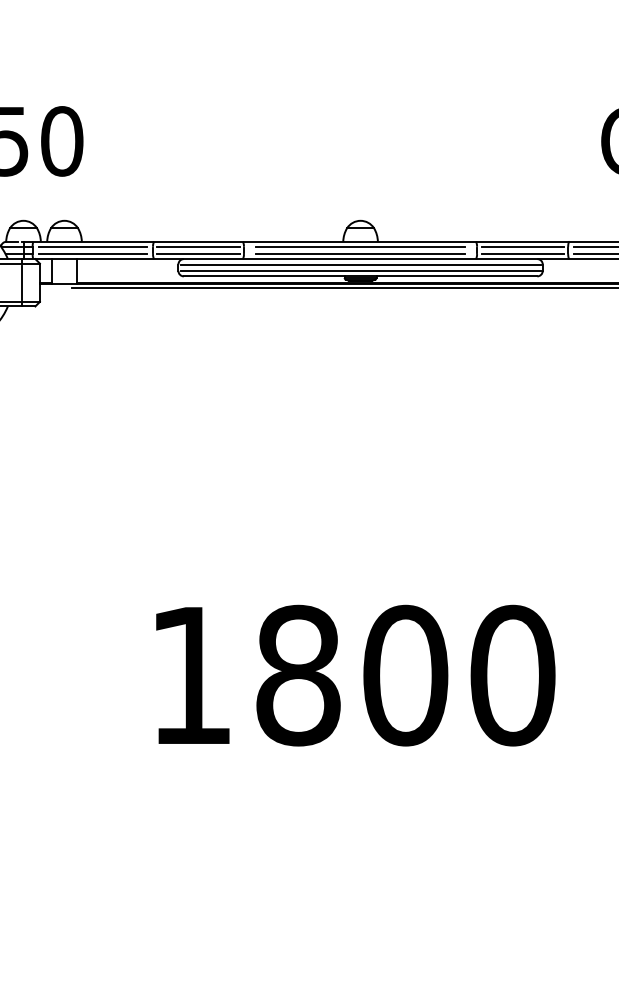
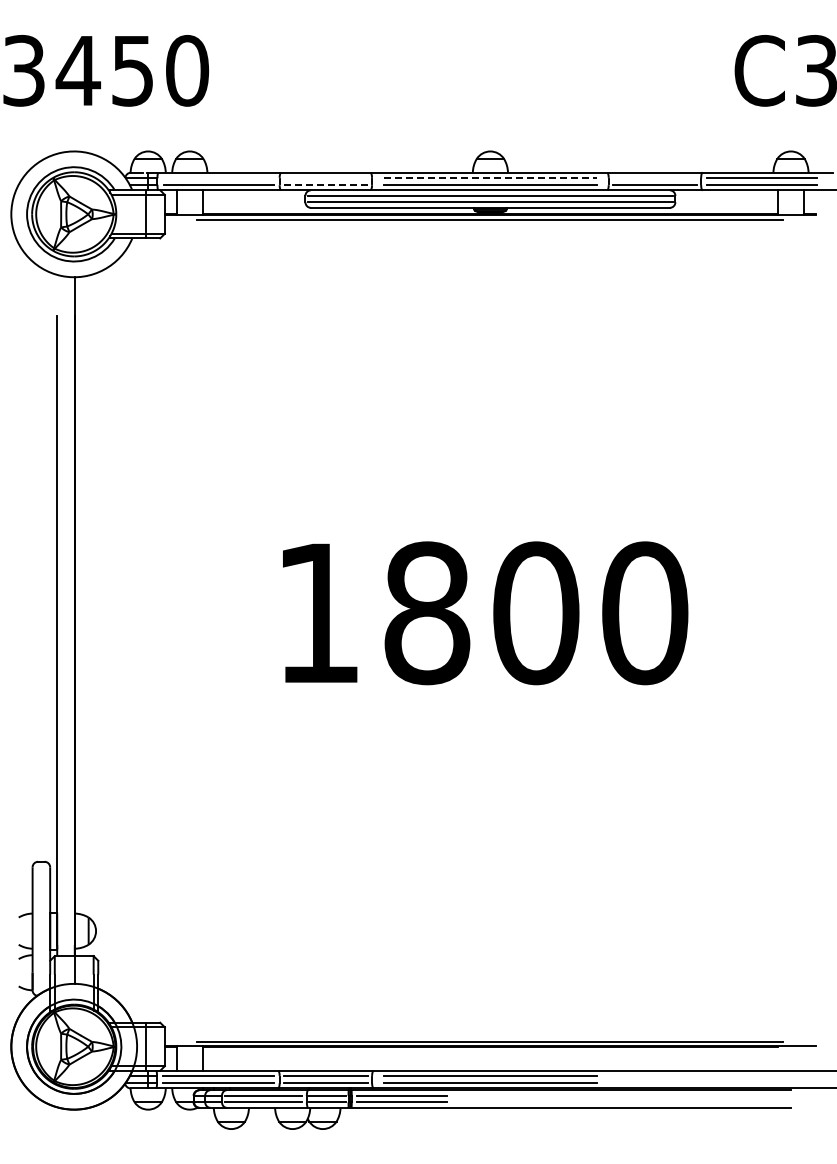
line: (92, 247) -> (218, 178), removed
line: (198, 247) -> (325, 178), removed
line: (360, 247) -> (490, 178), solid -> dashed
line: (522, 247) -> (654, 178), removed
line: (198, 253) -> (325, 184), solid -> dashed

